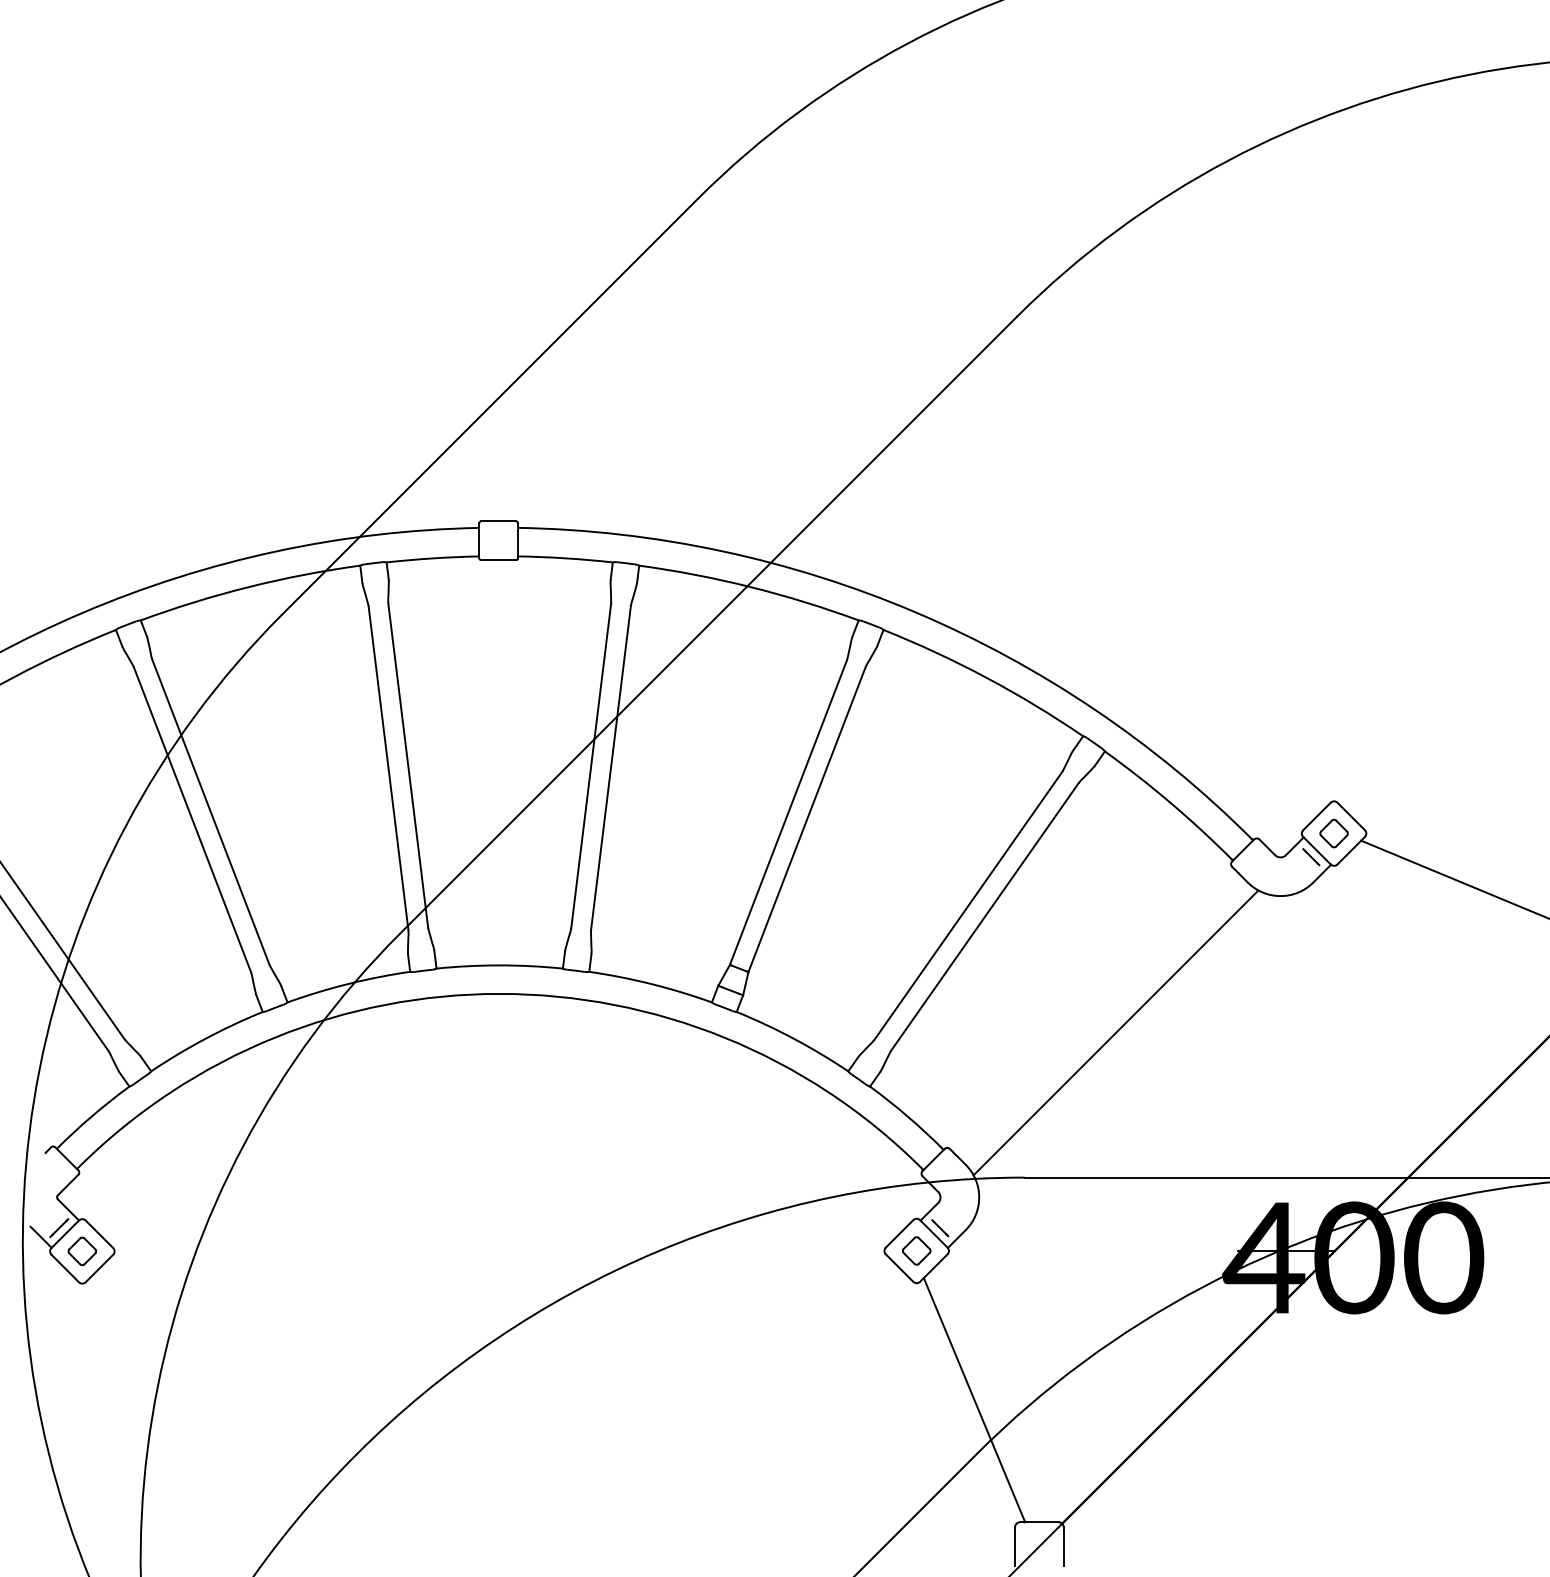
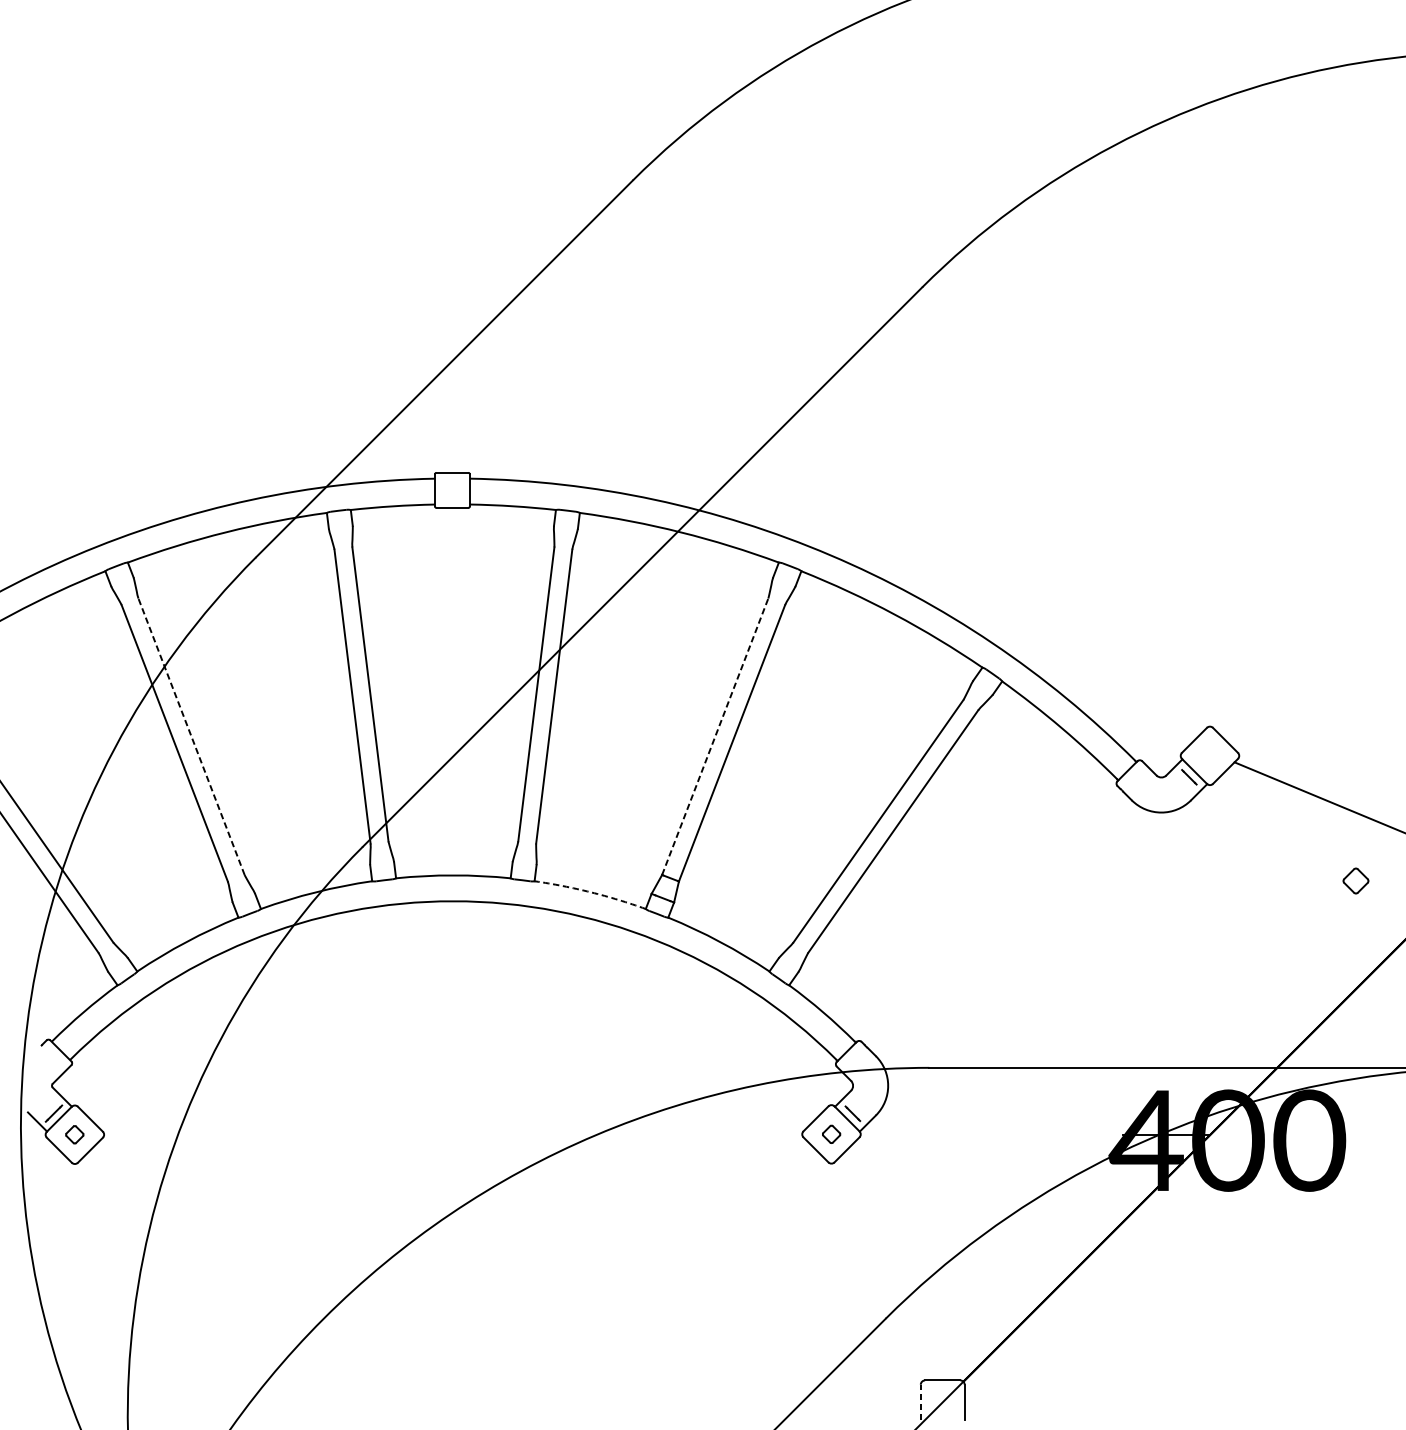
line: (210, 812) -> (191, 736), solid -> dashed
line: (788, 812) -> (715, 736), solid -> dashed
part: (1333, 833) -> (1355, 880), moved
arc: (651, 984) -> (591, 892), solid -> dashed
line: (1115, 1032) -> (1011, 936), removed
part: (916, 1250) -> (831, 1133), size x0.7
part: (81, 1251) -> (74, 1134), size x0.7
line: (974, 1400) -> (883, 1269), removed
line: (1015, 1546) -> (921, 1402), solid -> dashed

